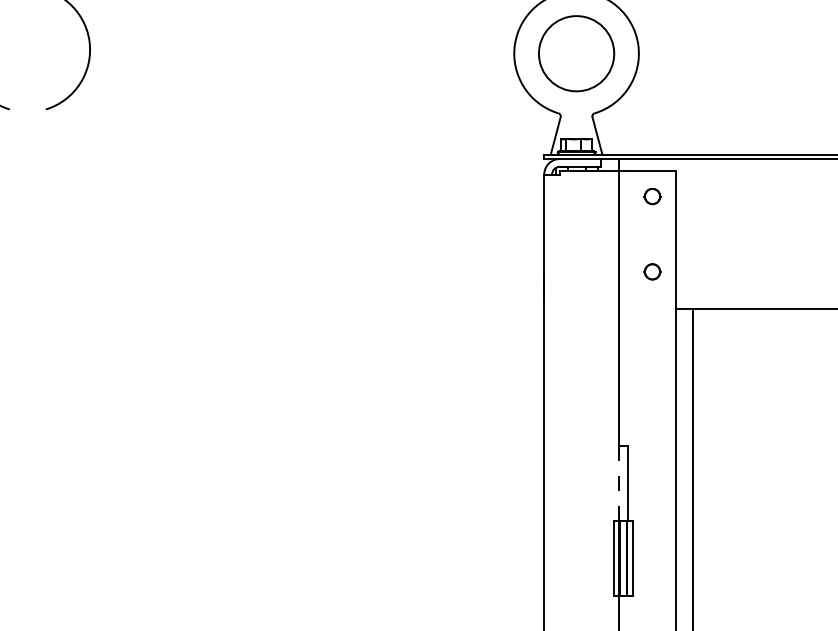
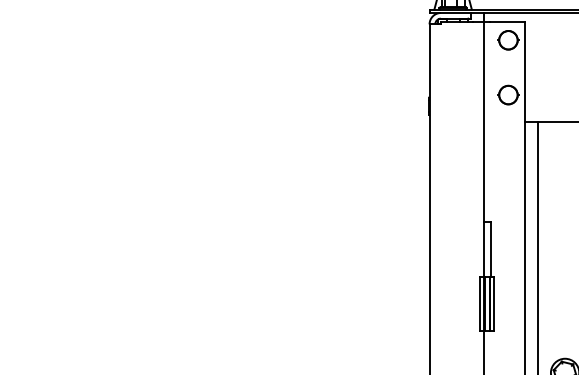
part: (652, 196) -> (508, 40), size x1.67
part: (652, 271) -> (508, 94), size x1.67
line: (618, 483) -> (483, 249), dashed -> solid

